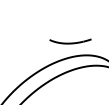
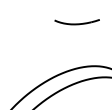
part: (70, 41) -> (77, 22), moved

